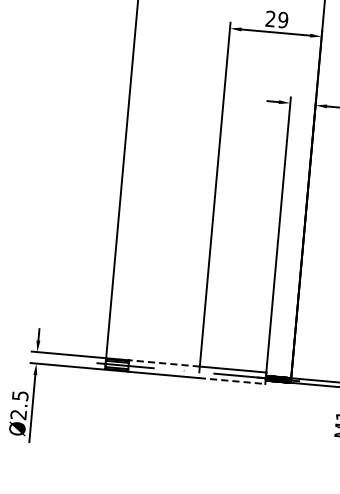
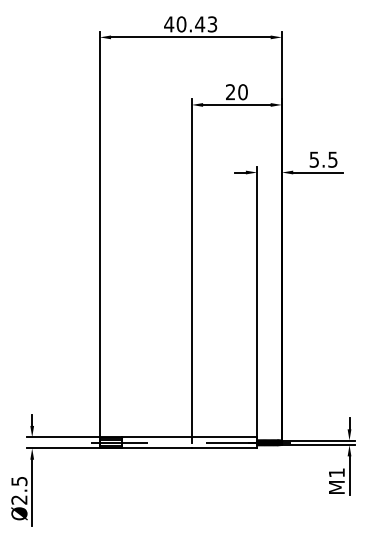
text: (282, 20) -> (242, 92), 29 -> 20
line: (164, 363) -> (157, 437), dashed -> solid
line: (232, 381) -> (224, 448), dashed -> solid

